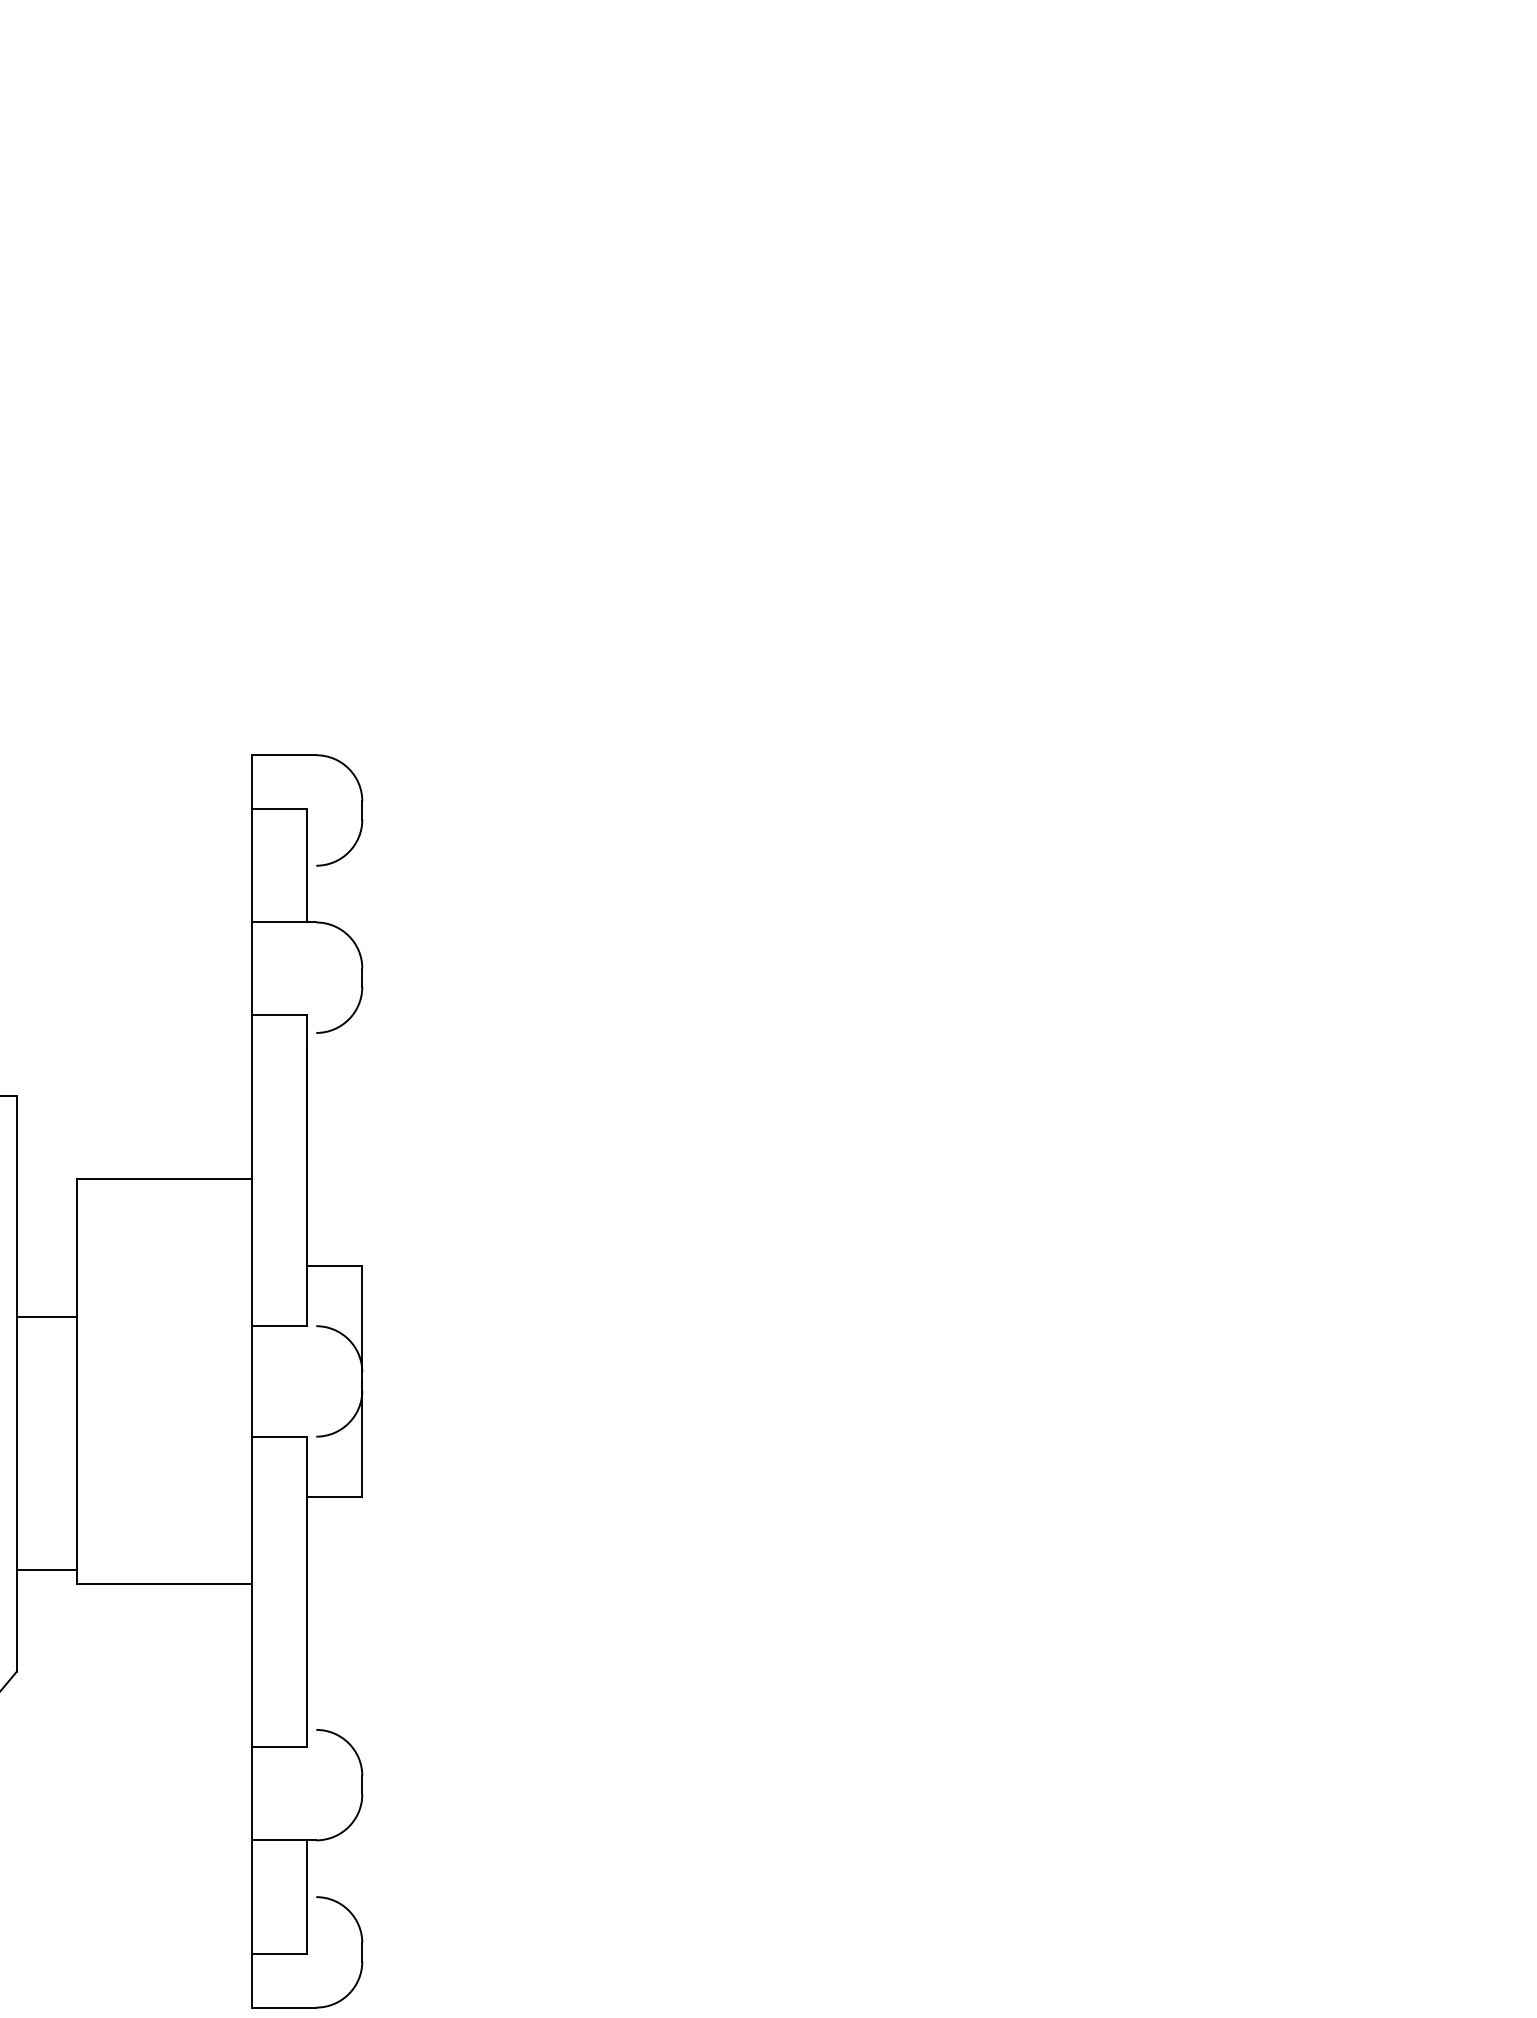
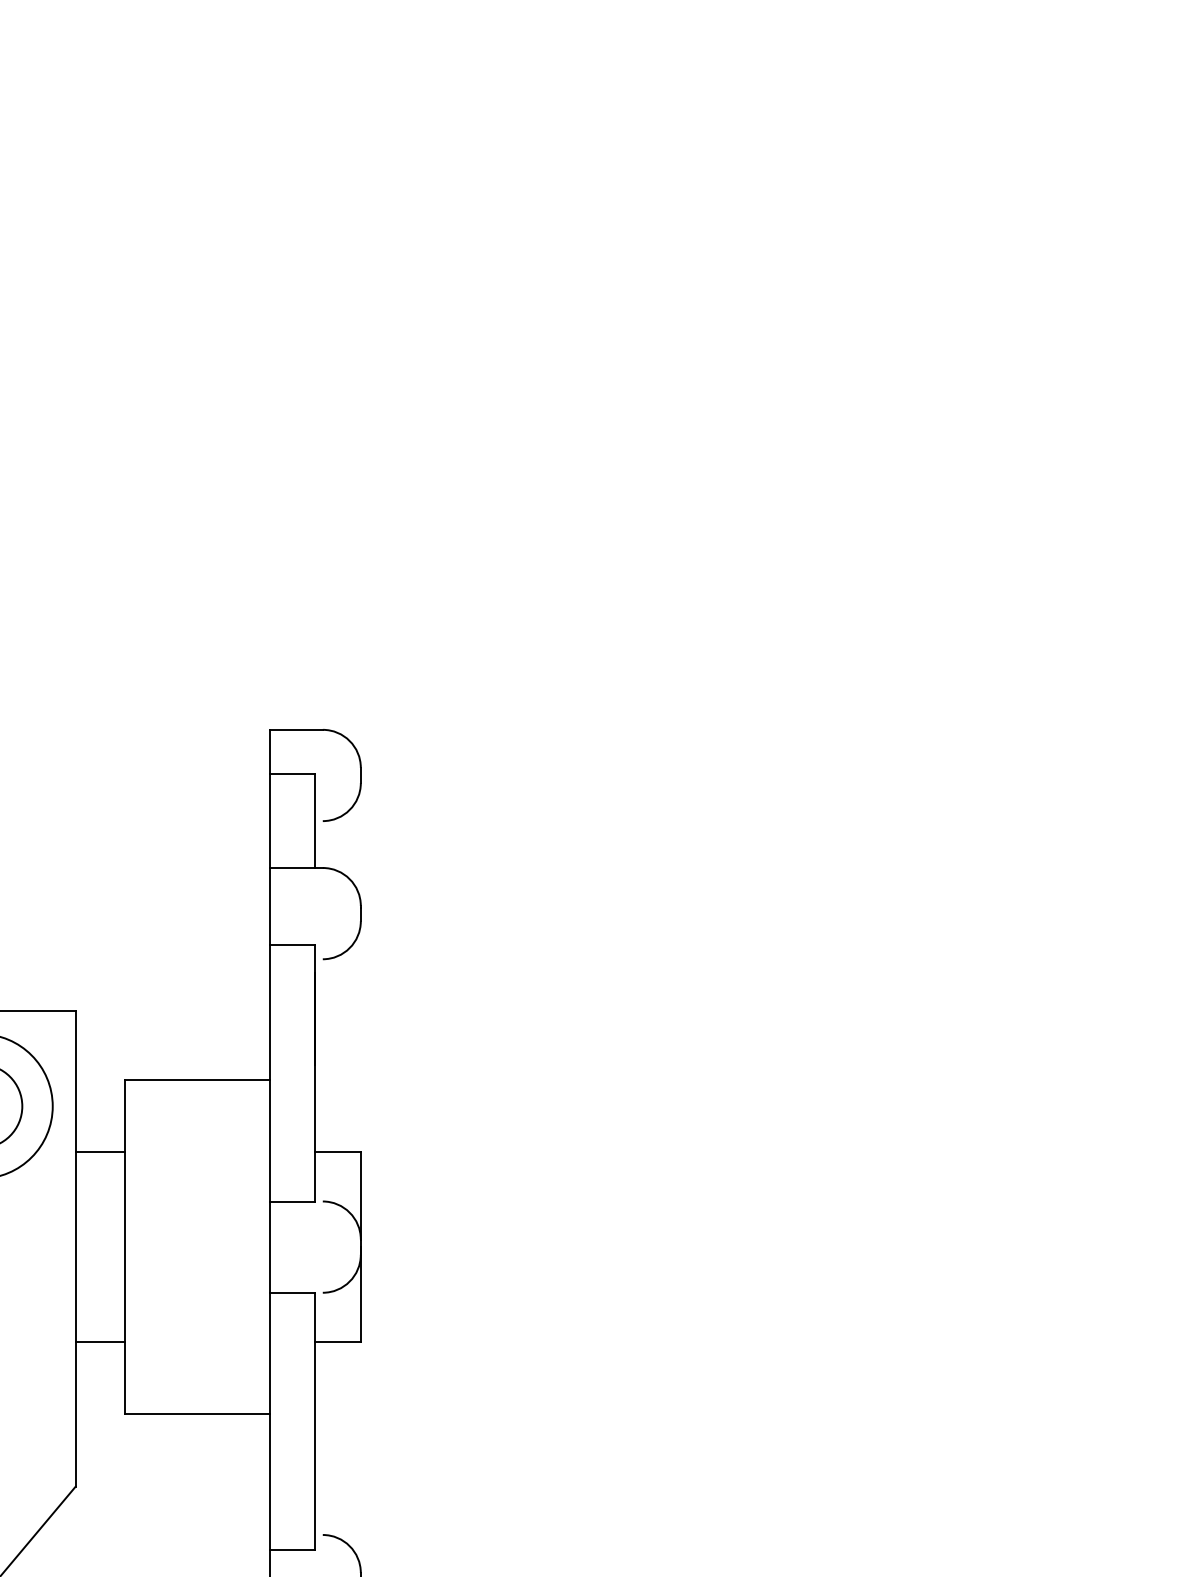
line: (46, 1317) -> (99, 1152), moved
line: (46, 1569) -> (99, 1342), moved

